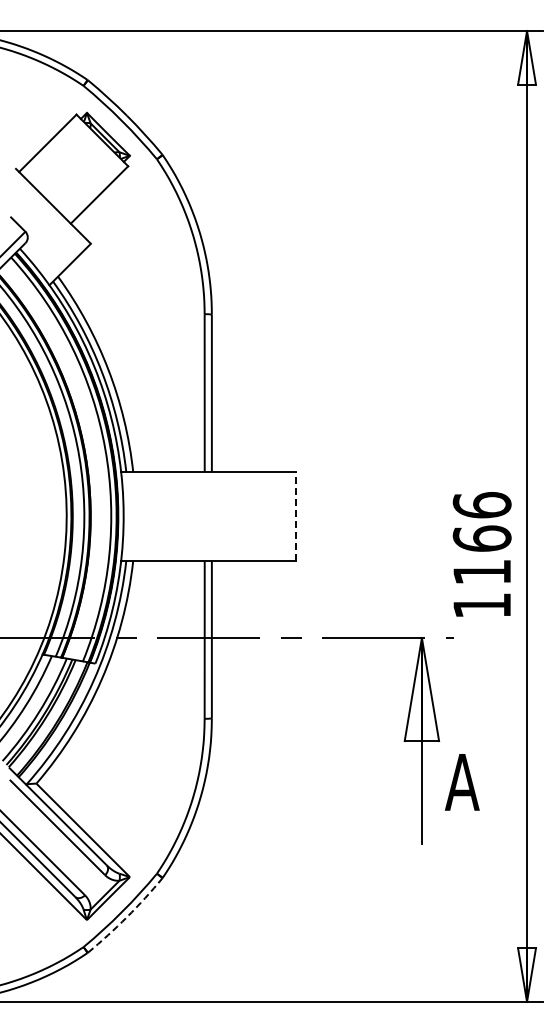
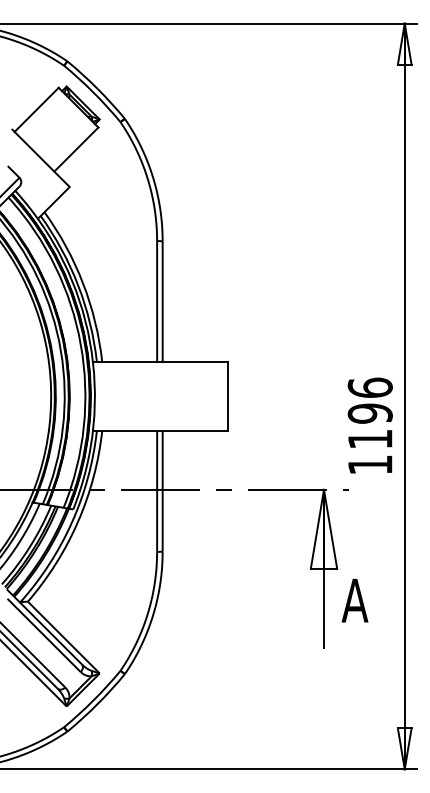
line: (296, 516) -> (227, 396), dashed -> solid
text: (481, 538) -> (369, 413), 1166 -> 1196
arc: (127, 917) -> (97, 704), dashed -> solid

